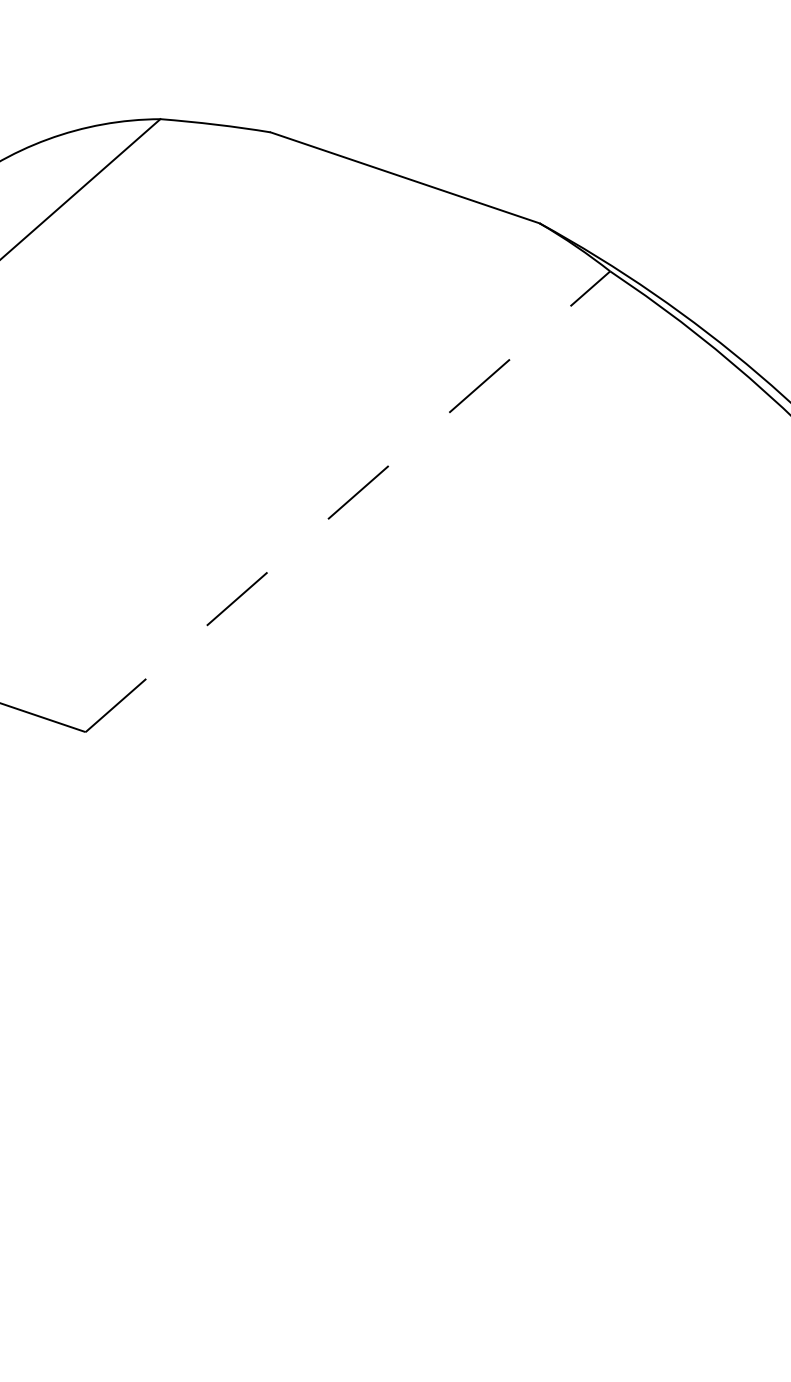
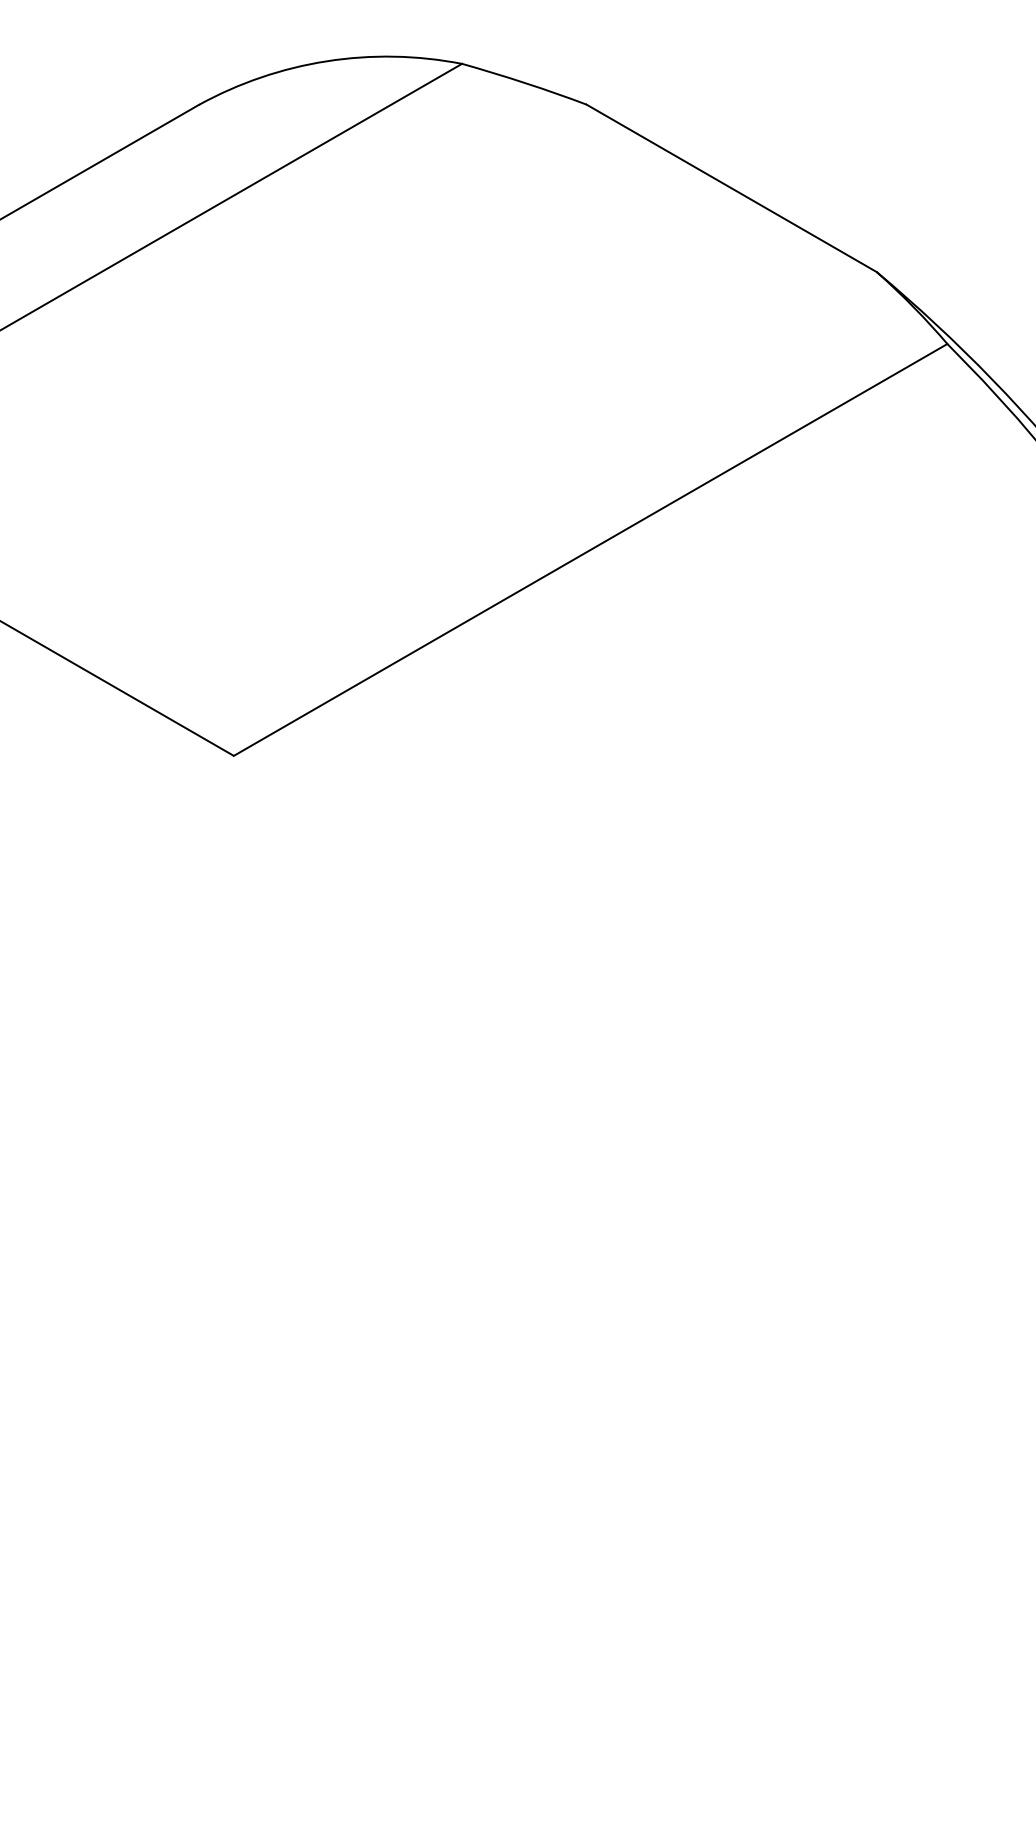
line: (347, 501) -> (590, 549), dashed -> solid

